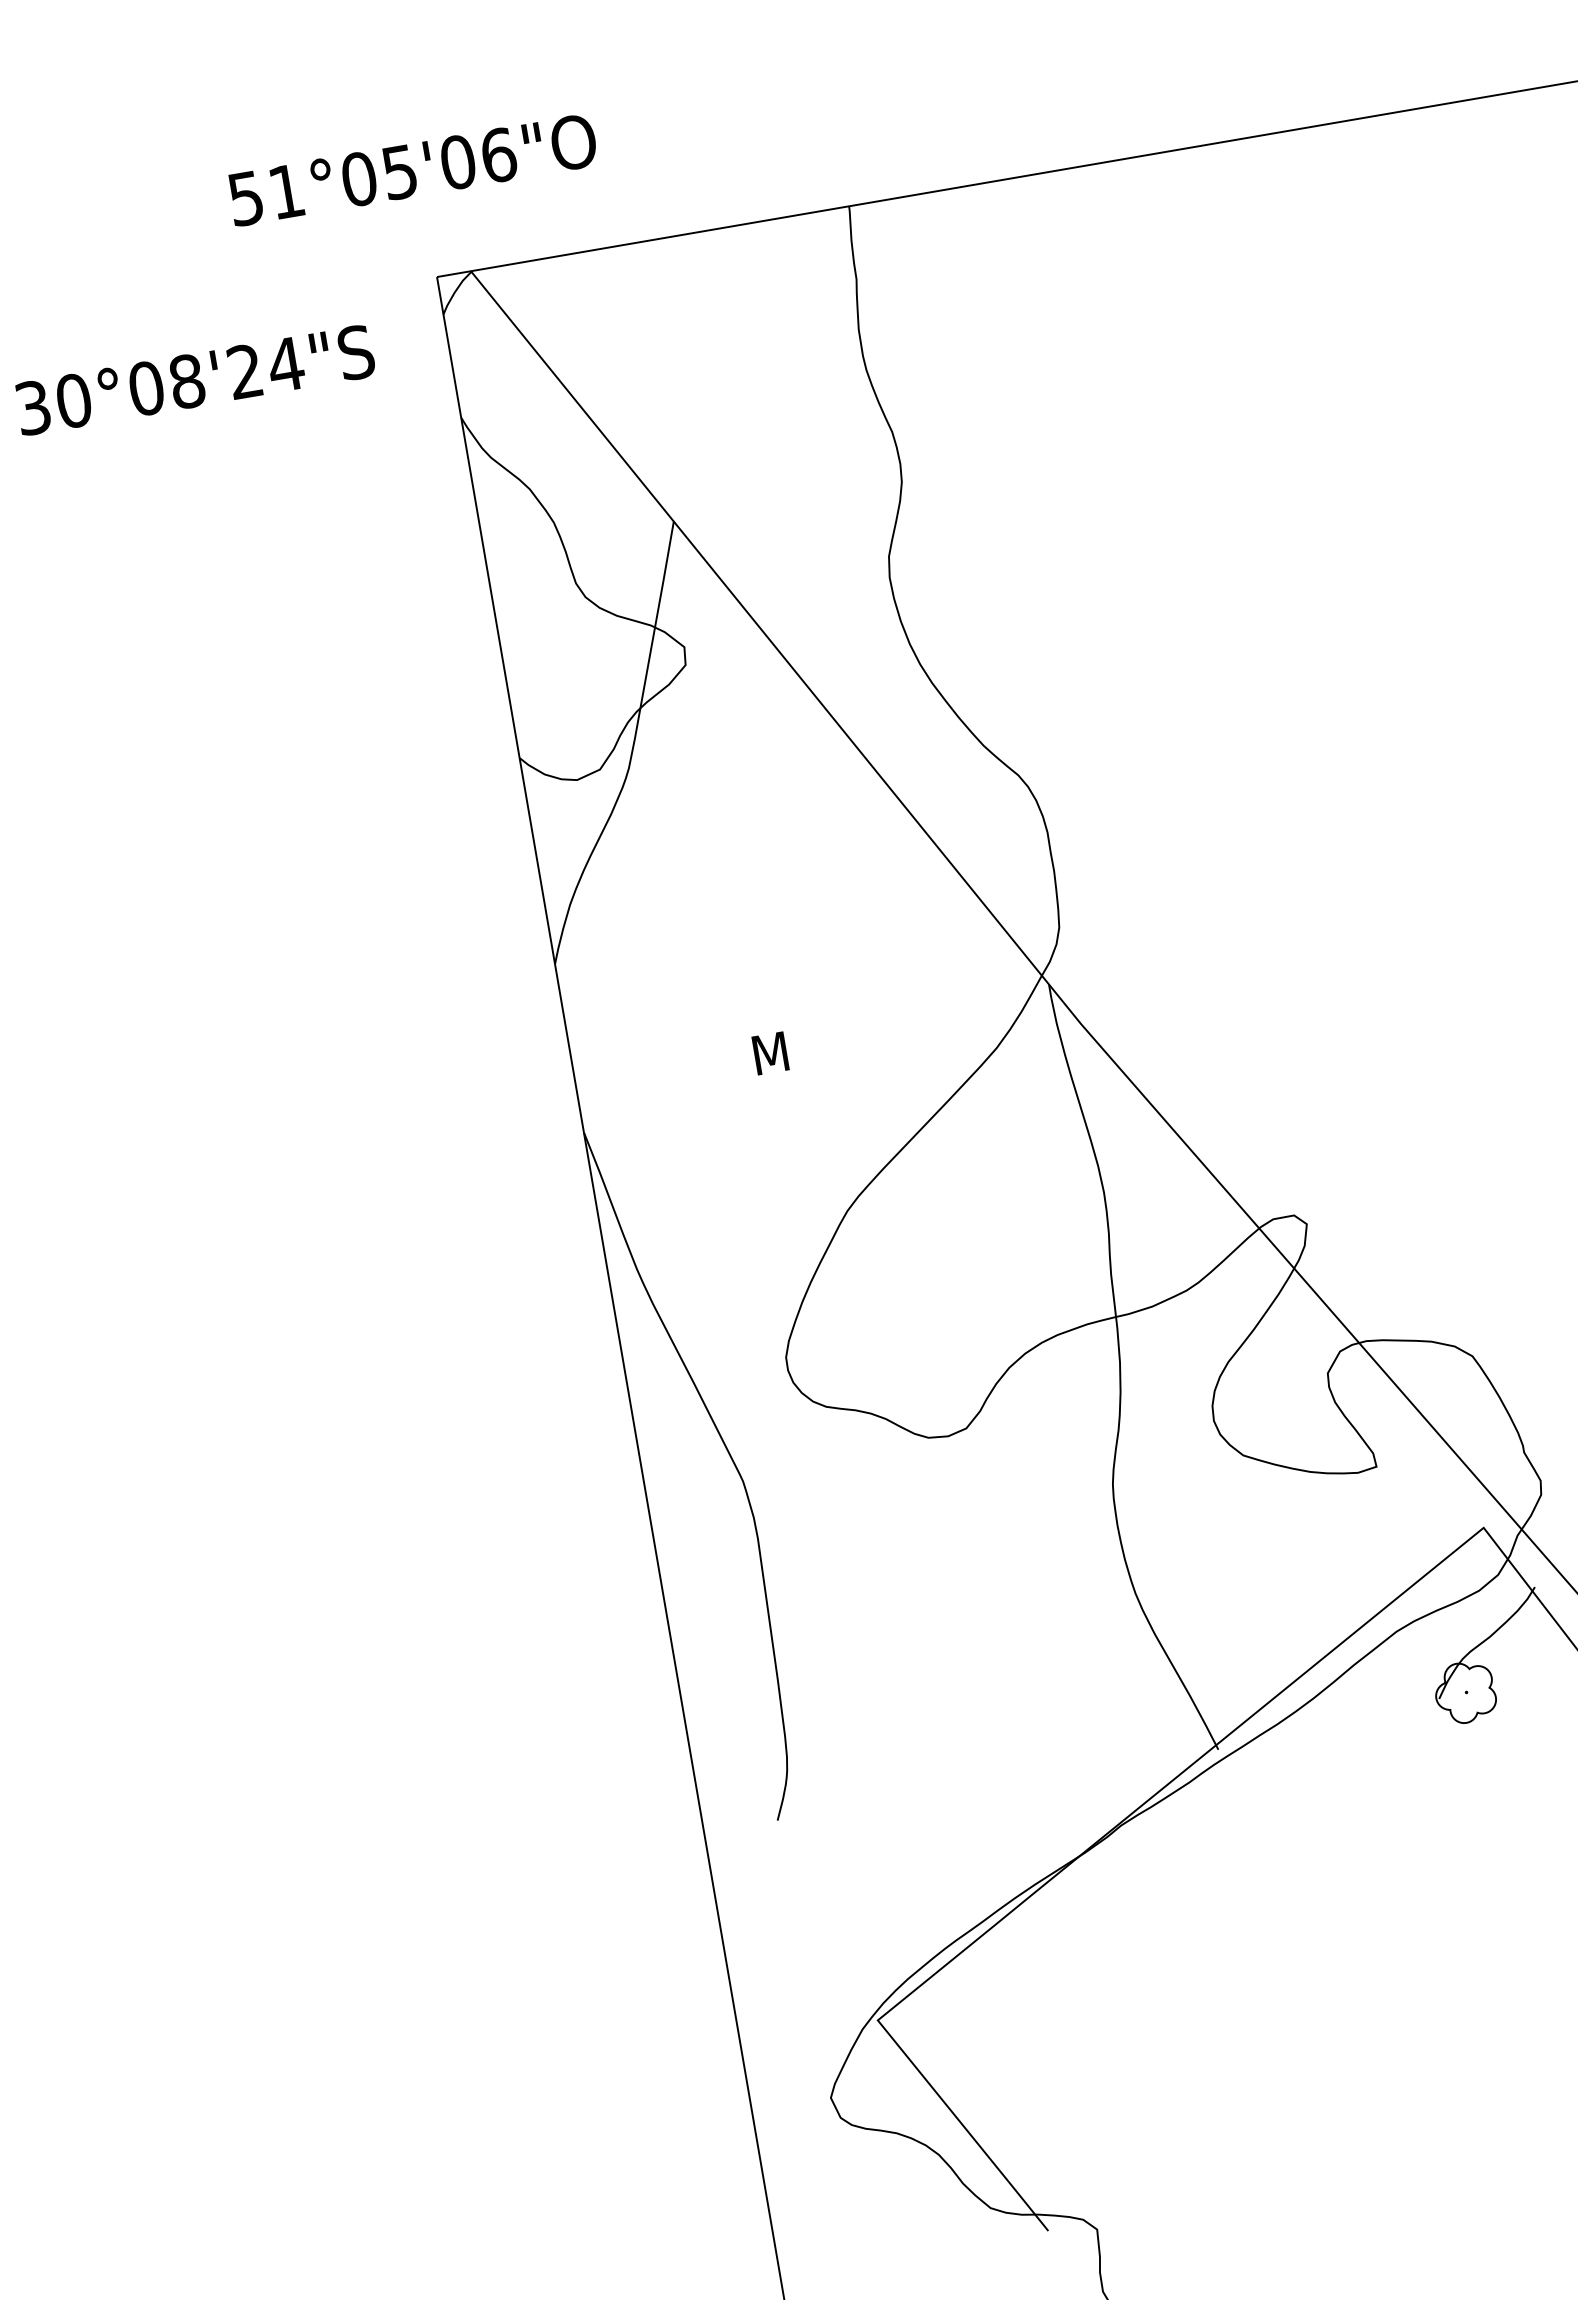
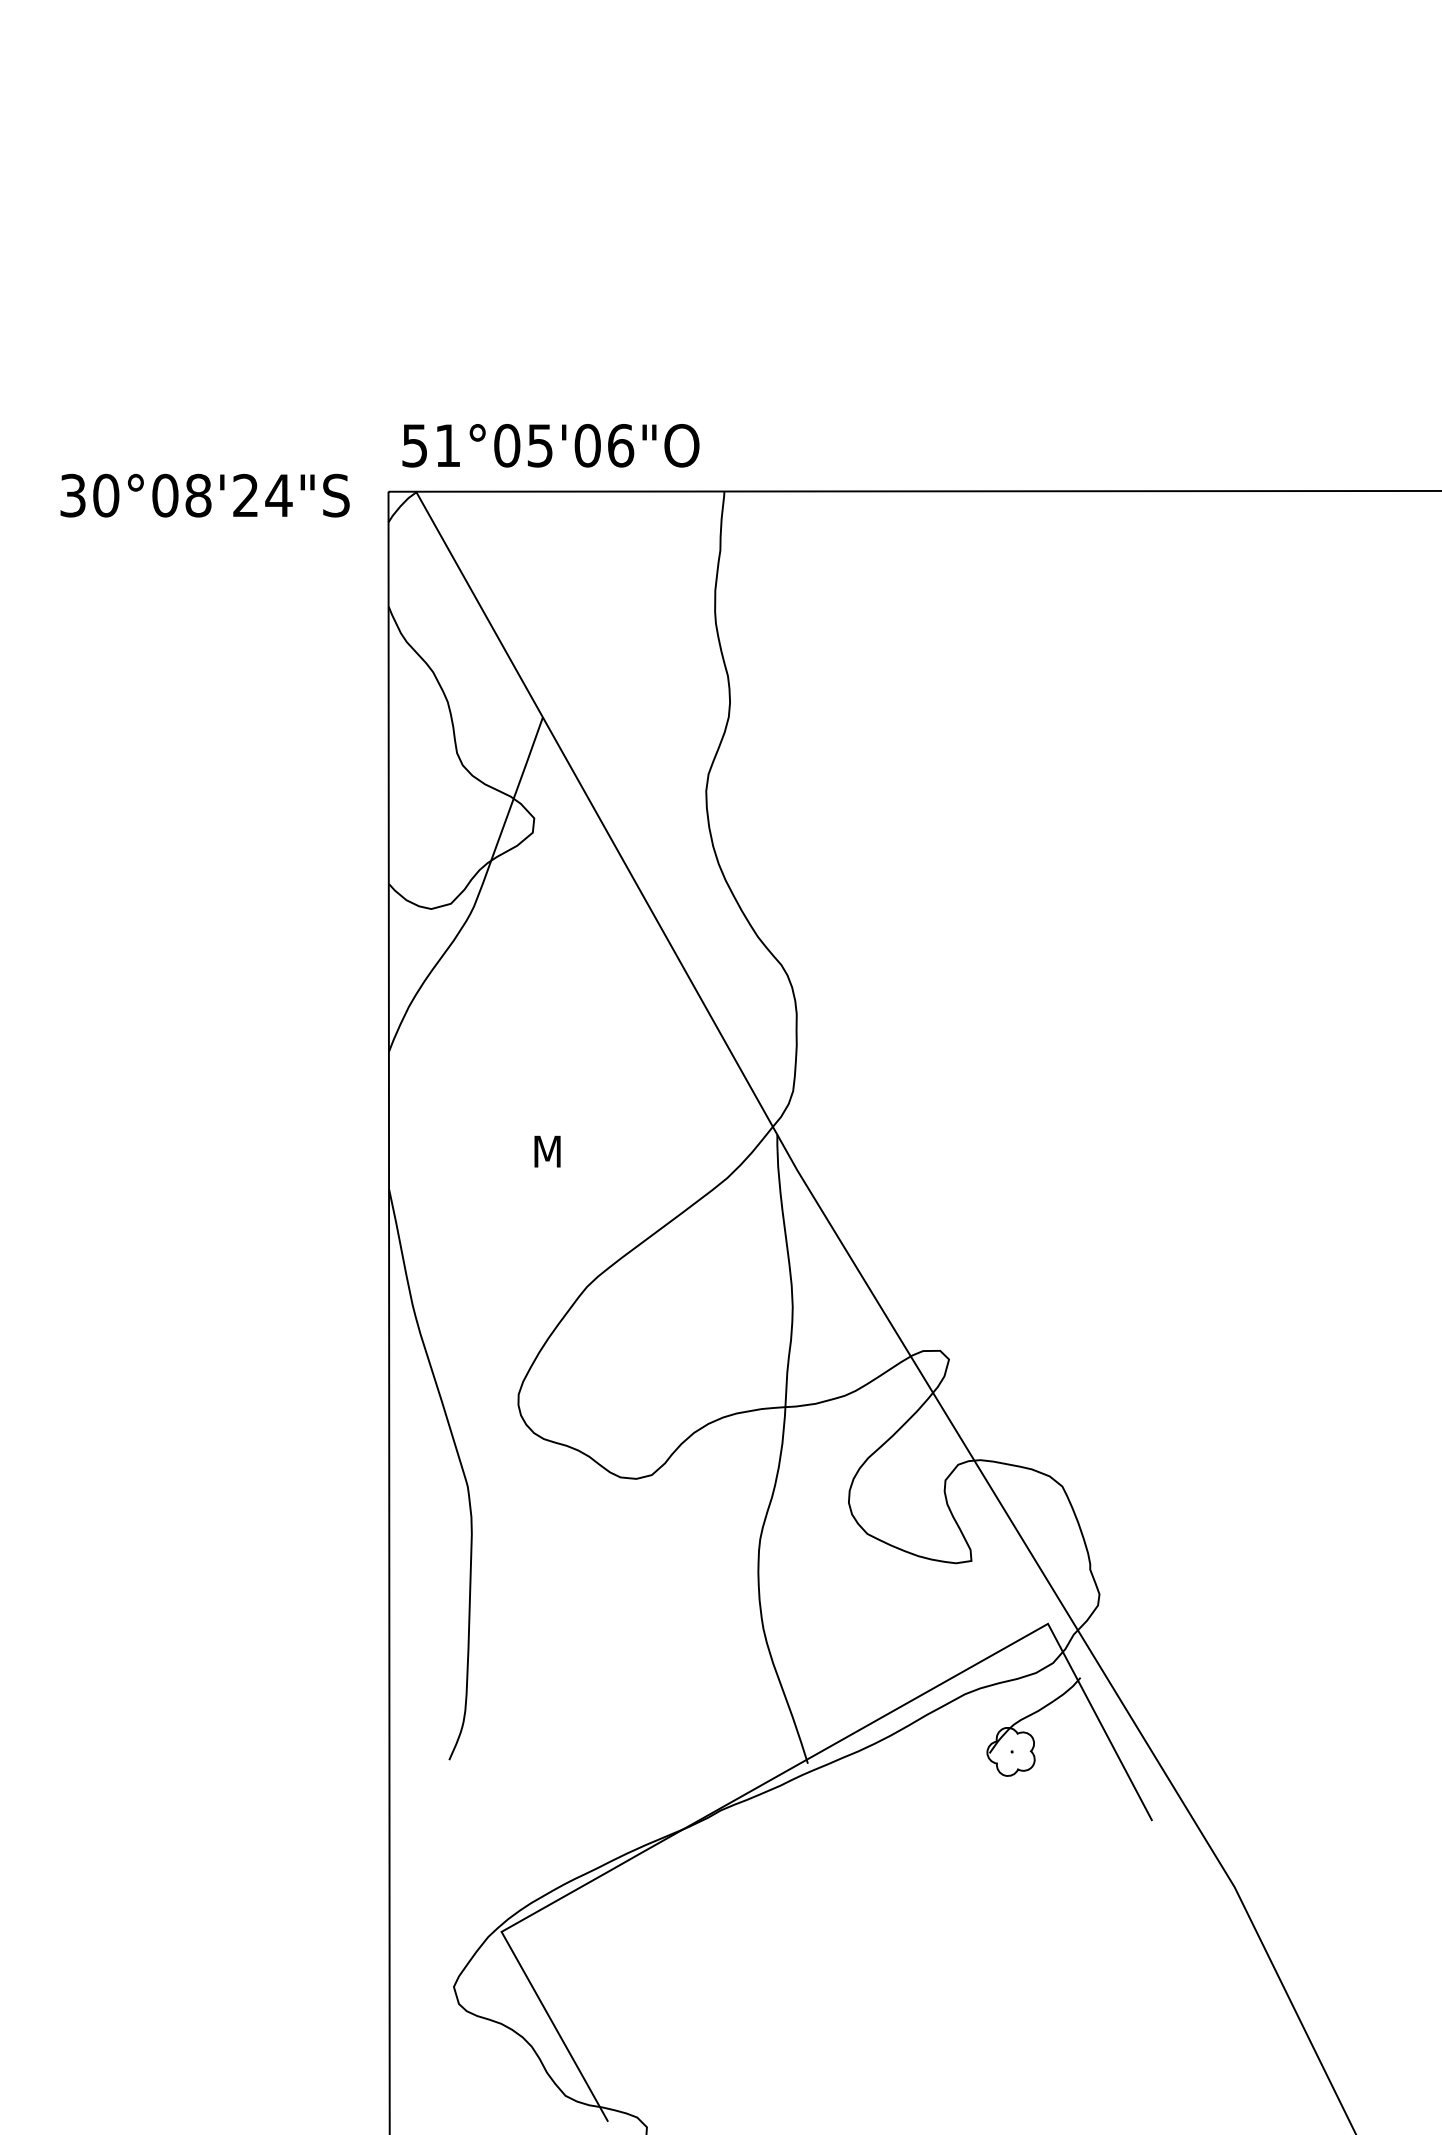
text: (412, 169) -> (550, 445), moved
text: (194, 380) -> (204, 495), moved

